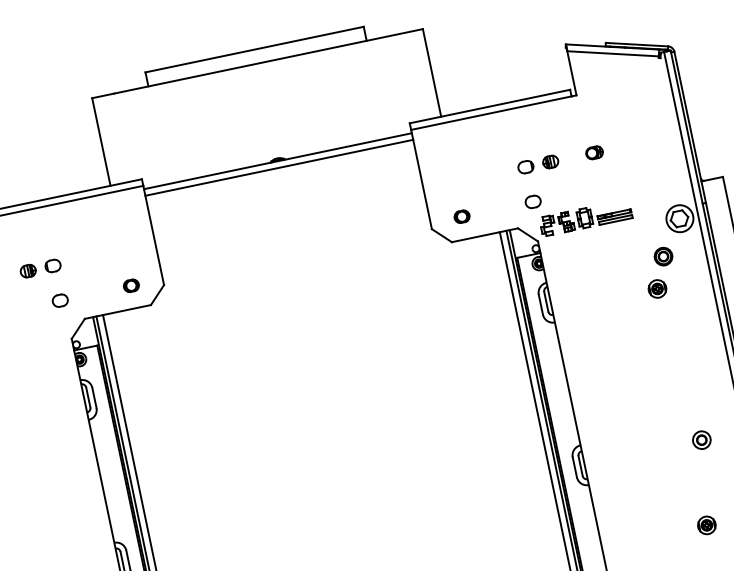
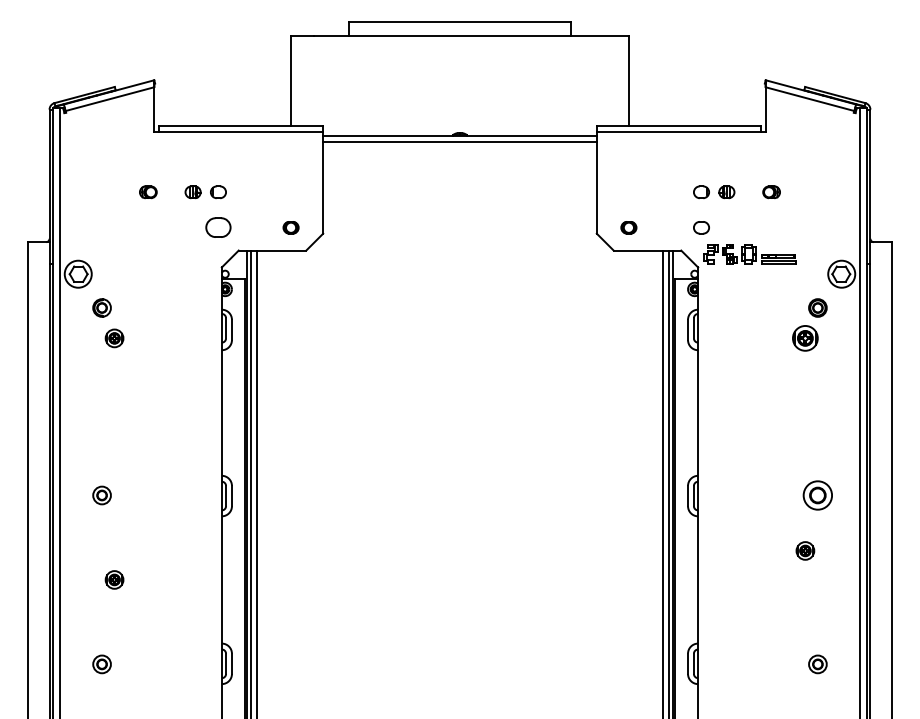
part: (657, 289) -> (805, 338), size x1.4
part: (60, 300) -> (218, 227), size x1.6
part: (701, 440) -> (817, 495), size x1.6
part: (706, 524) -> (805, 550), moved

